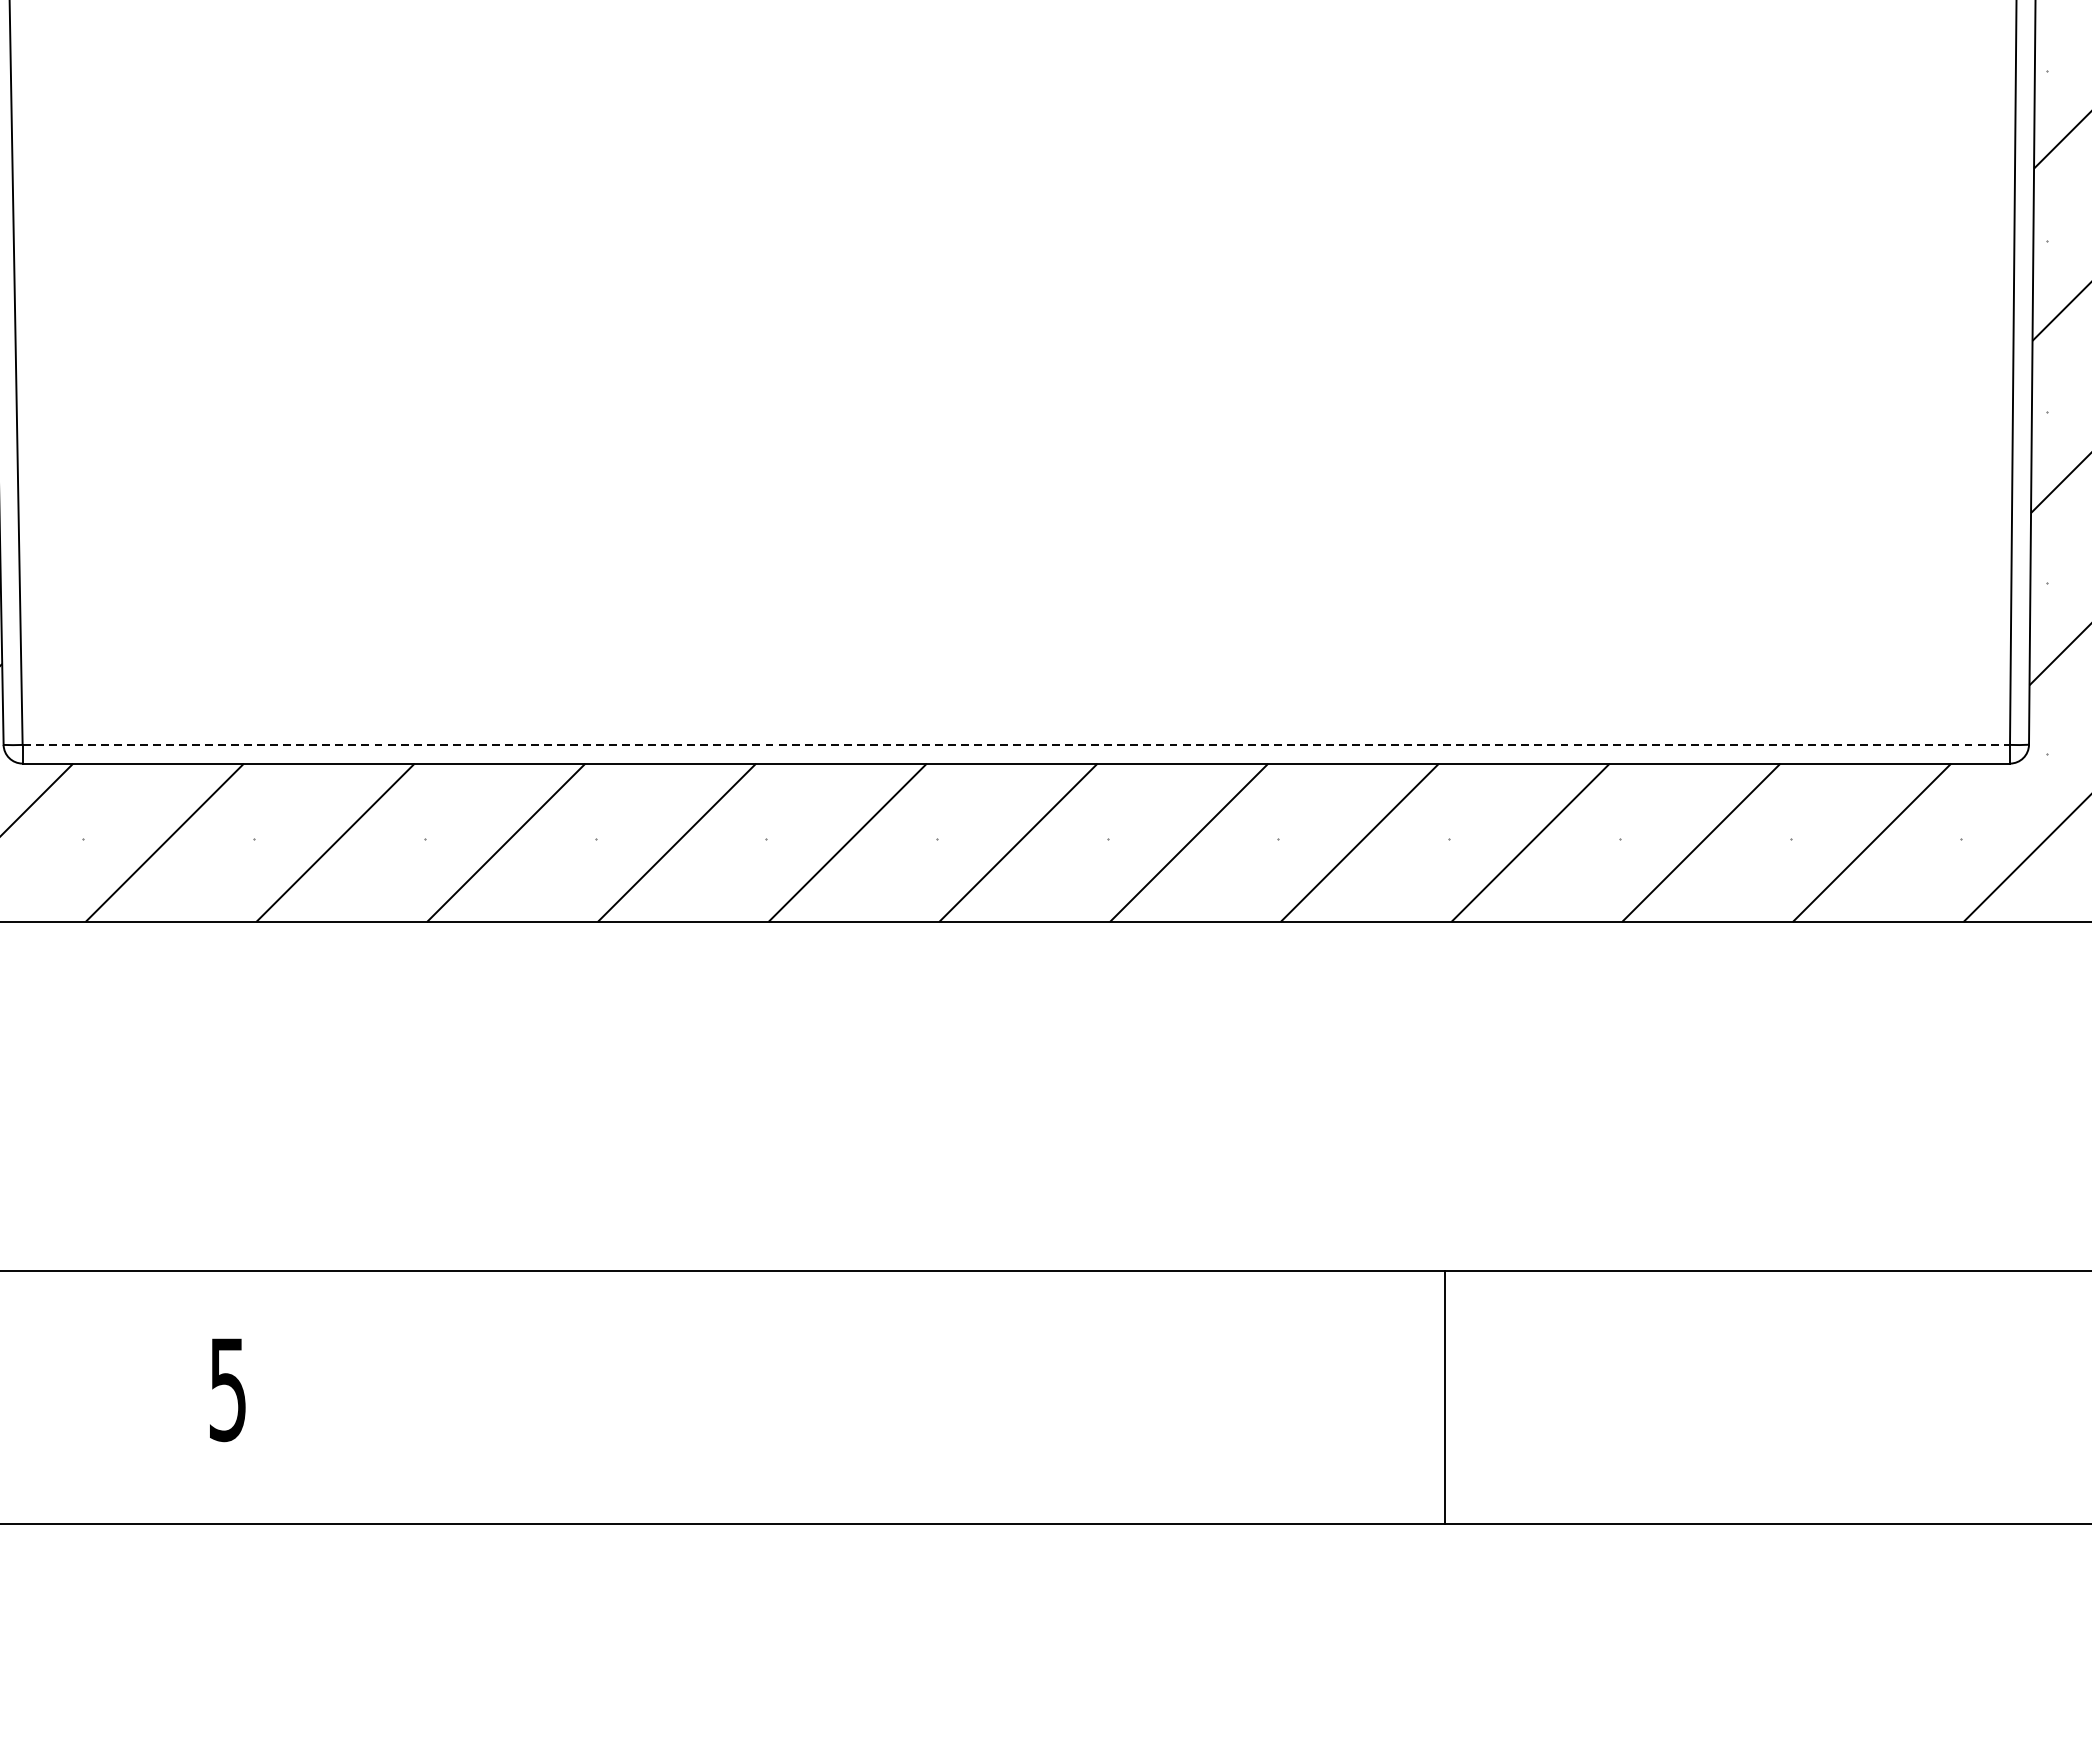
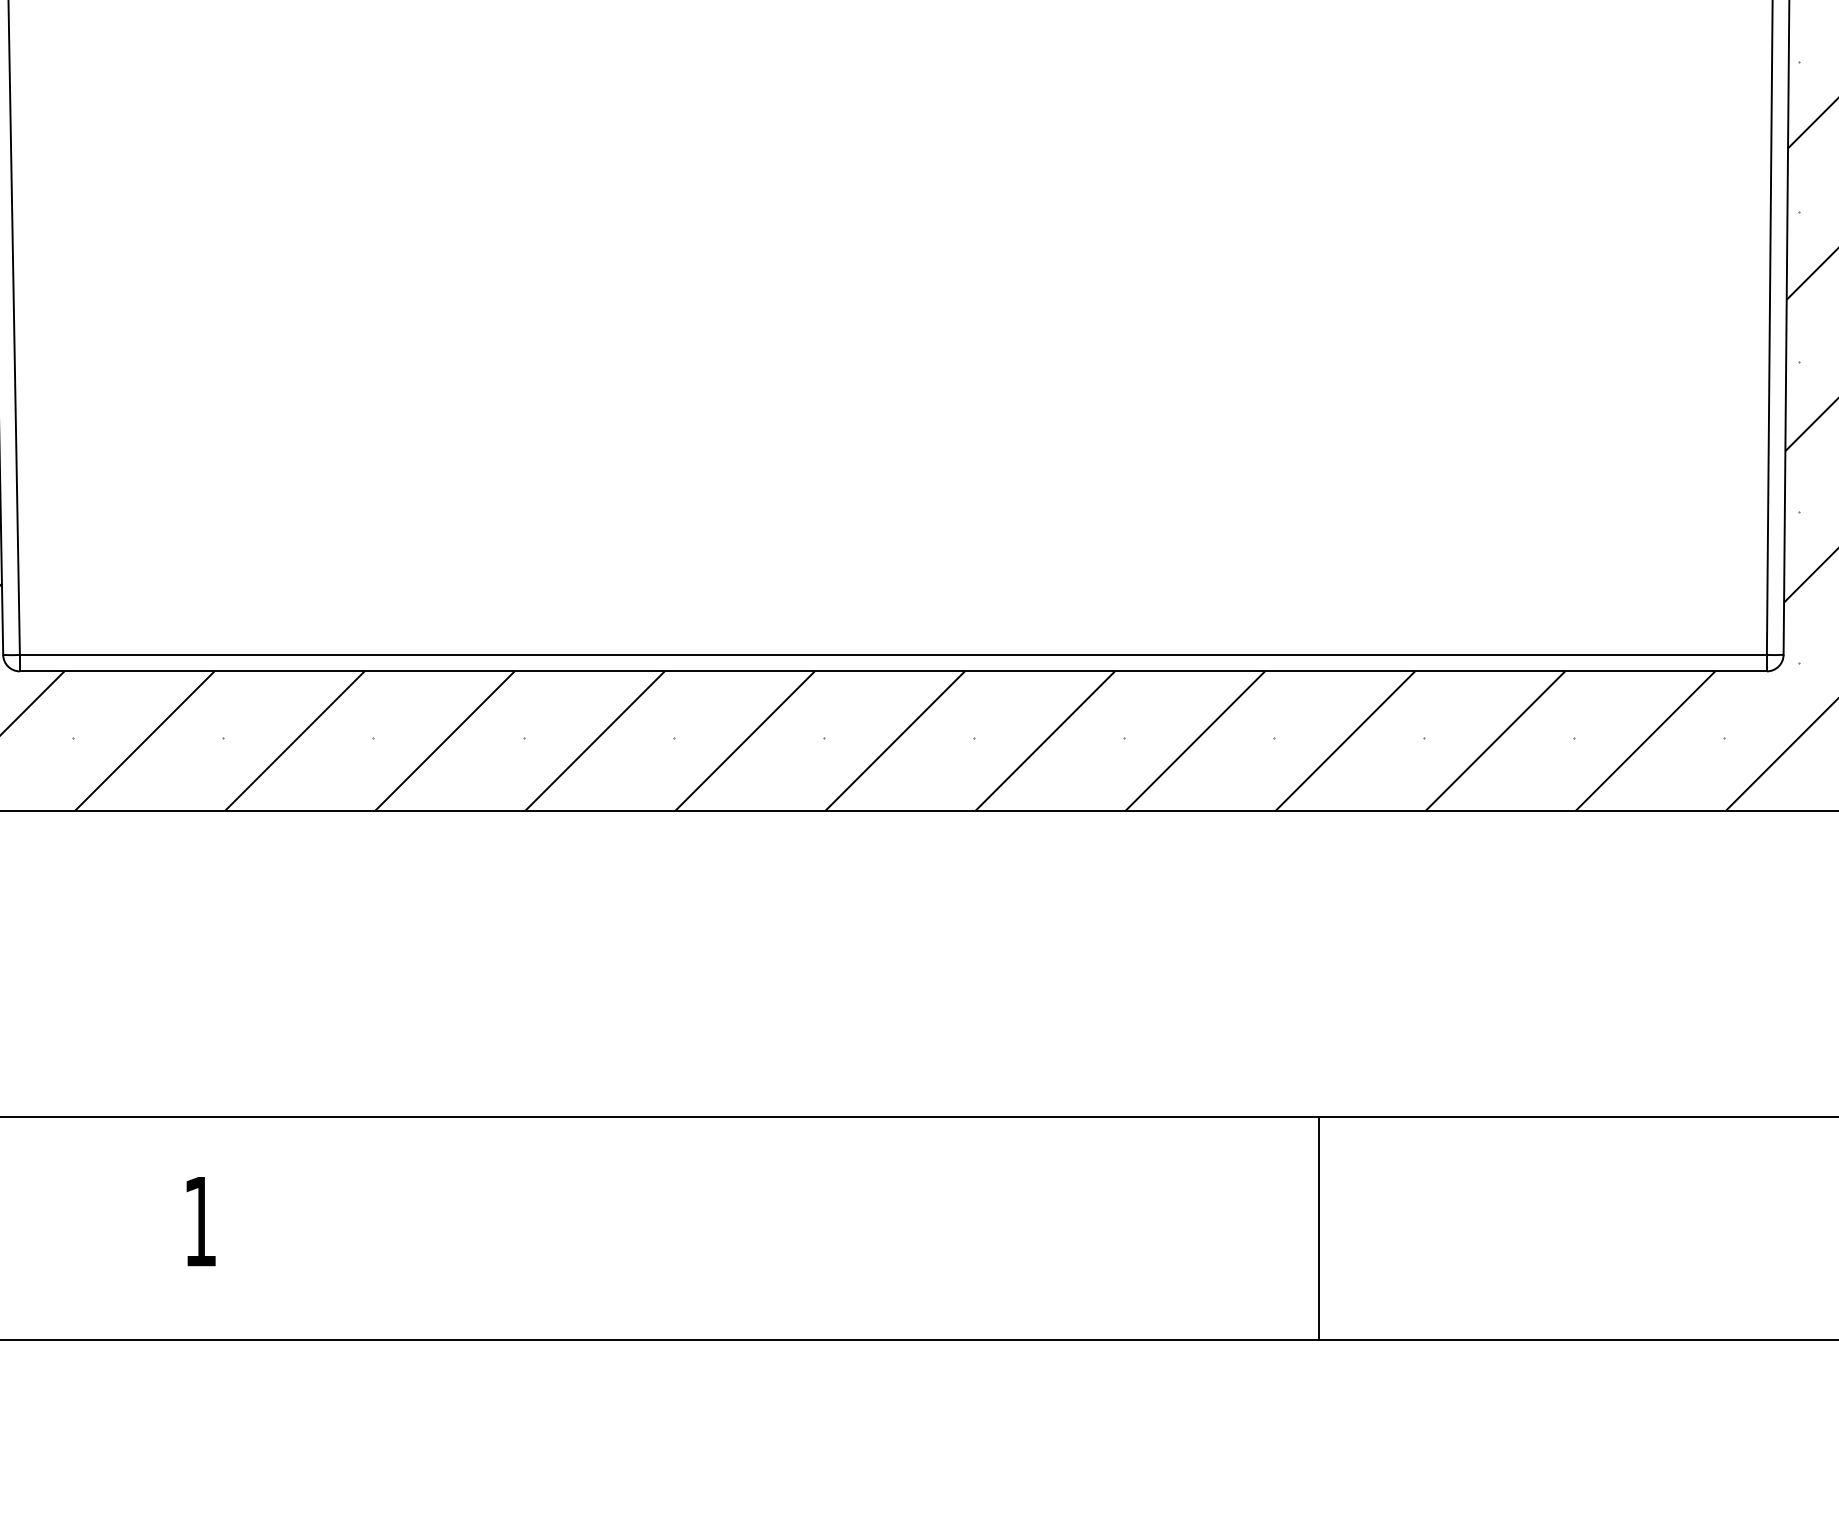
line: (1016, 744) -> (893, 654), dashed -> solid
text: (226, 1390) -> (199, 1222), 5 -> 1
line: (1445, 1397) -> (1319, 1228), moved

